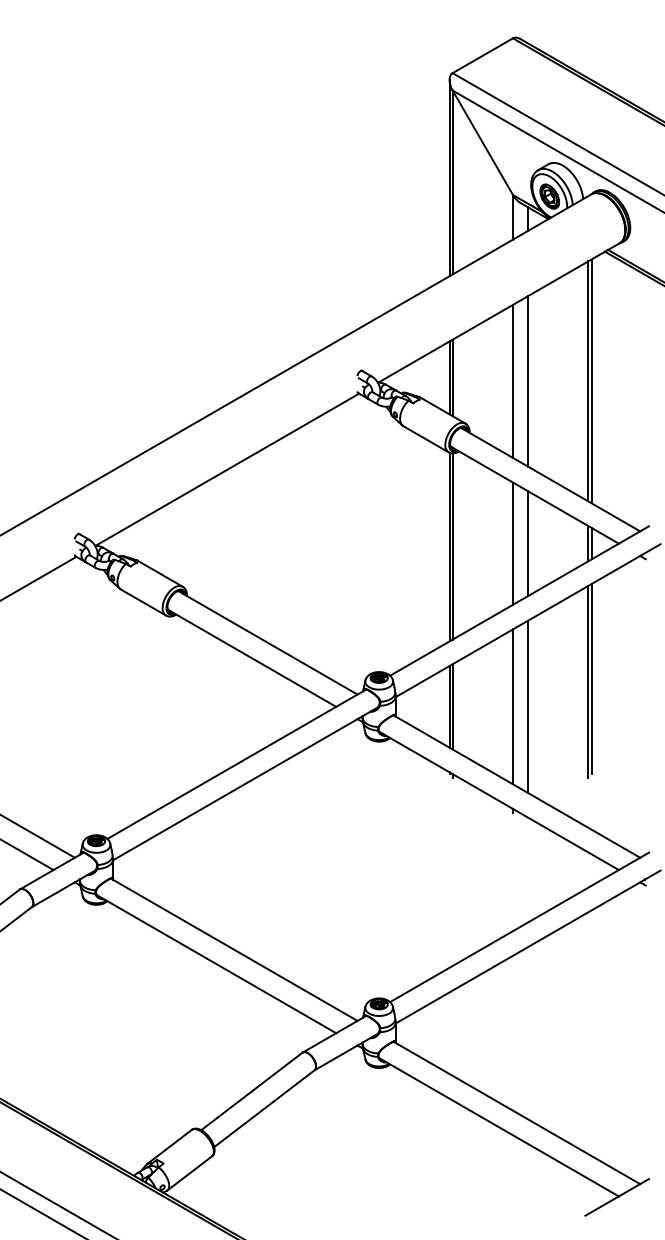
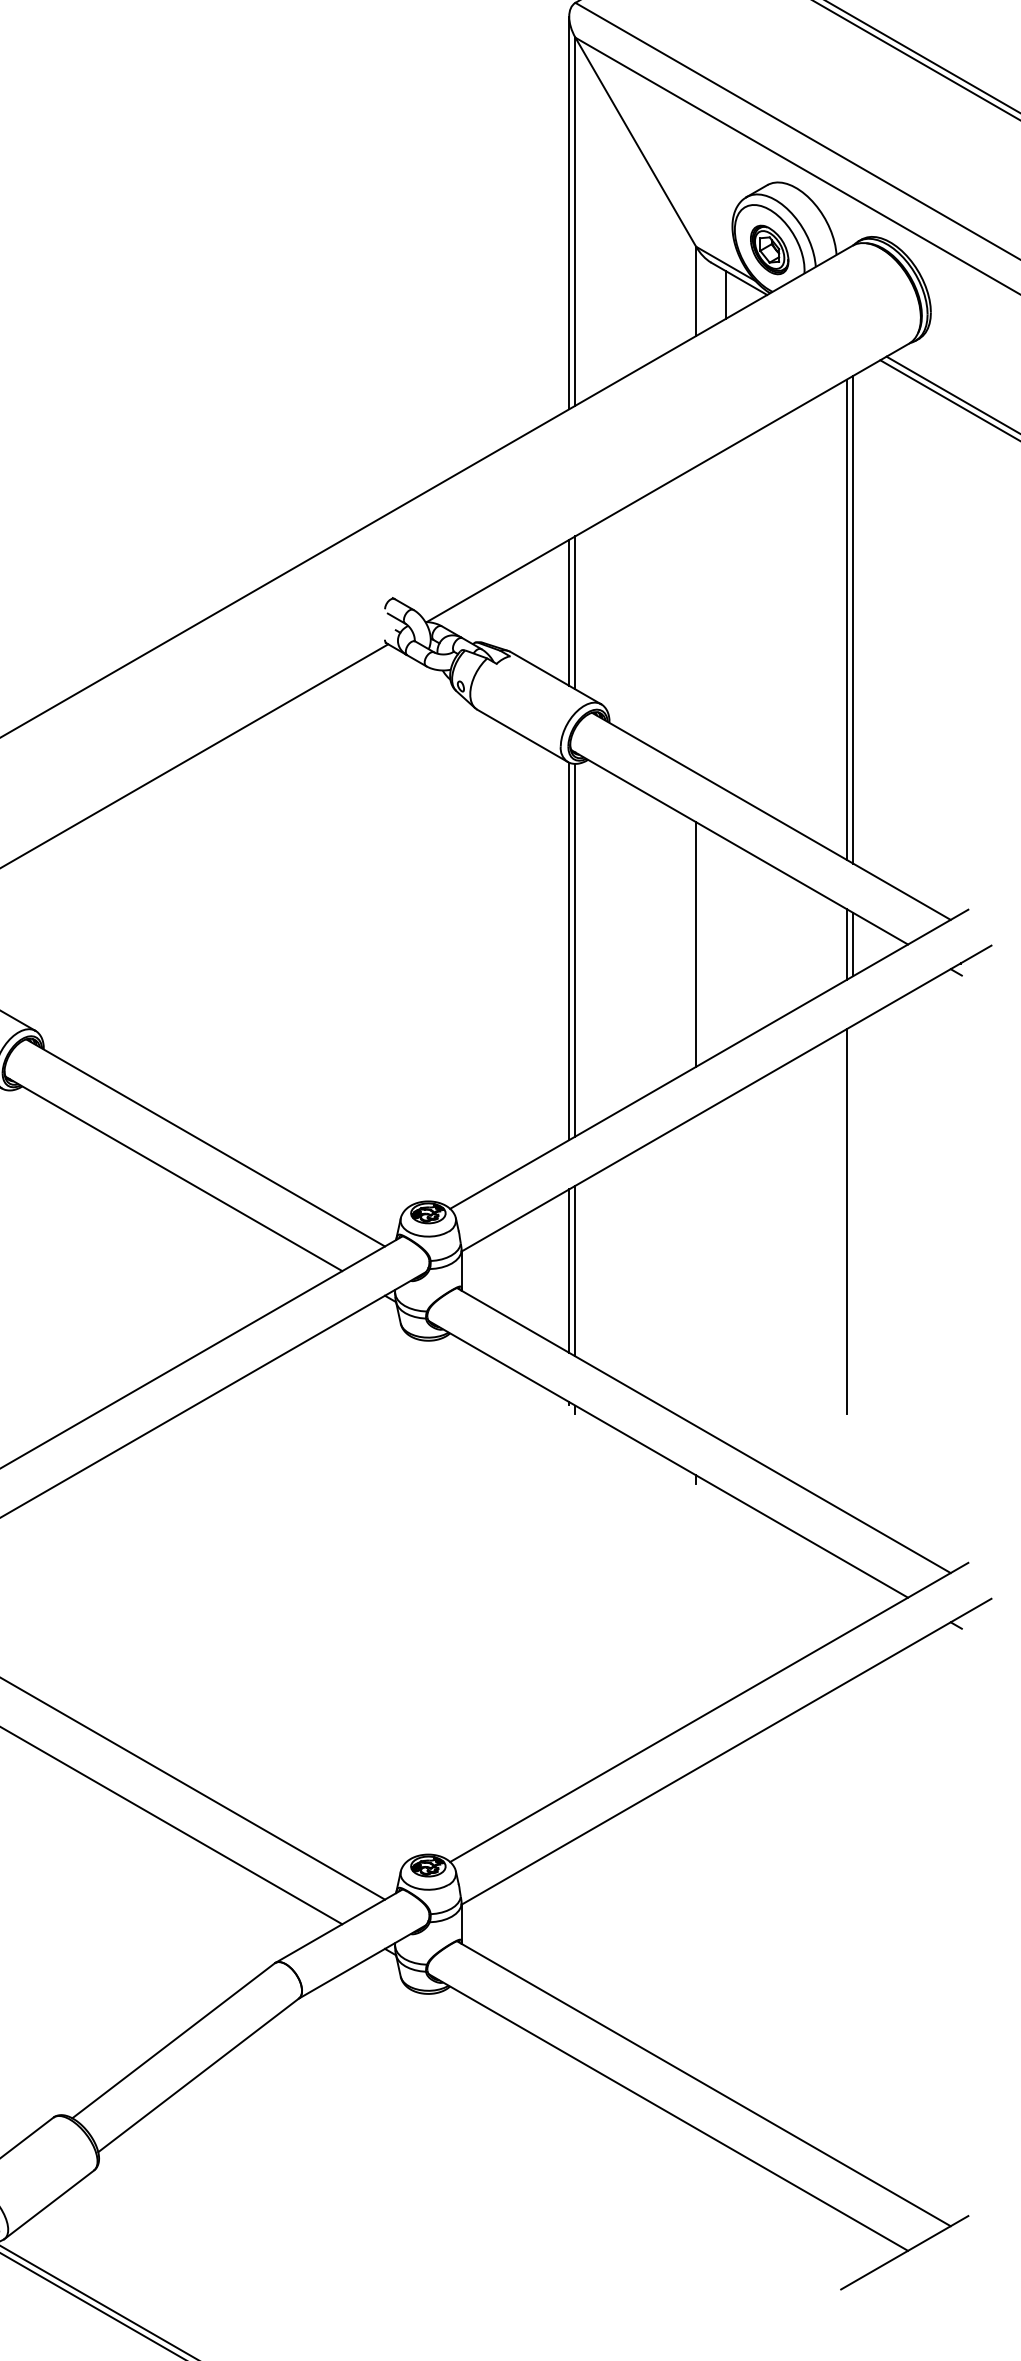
line: (512, 380) -> (695, 617), removed
line: (528, 381) -> (727, 619), removed
line: (528, 543) -> (727, 944), removed
line: (591, 678) -> (853, 1214), removed
line: (512, 706) -> (695, 1270), removed
line: (528, 706) -> (727, 1270), removed

